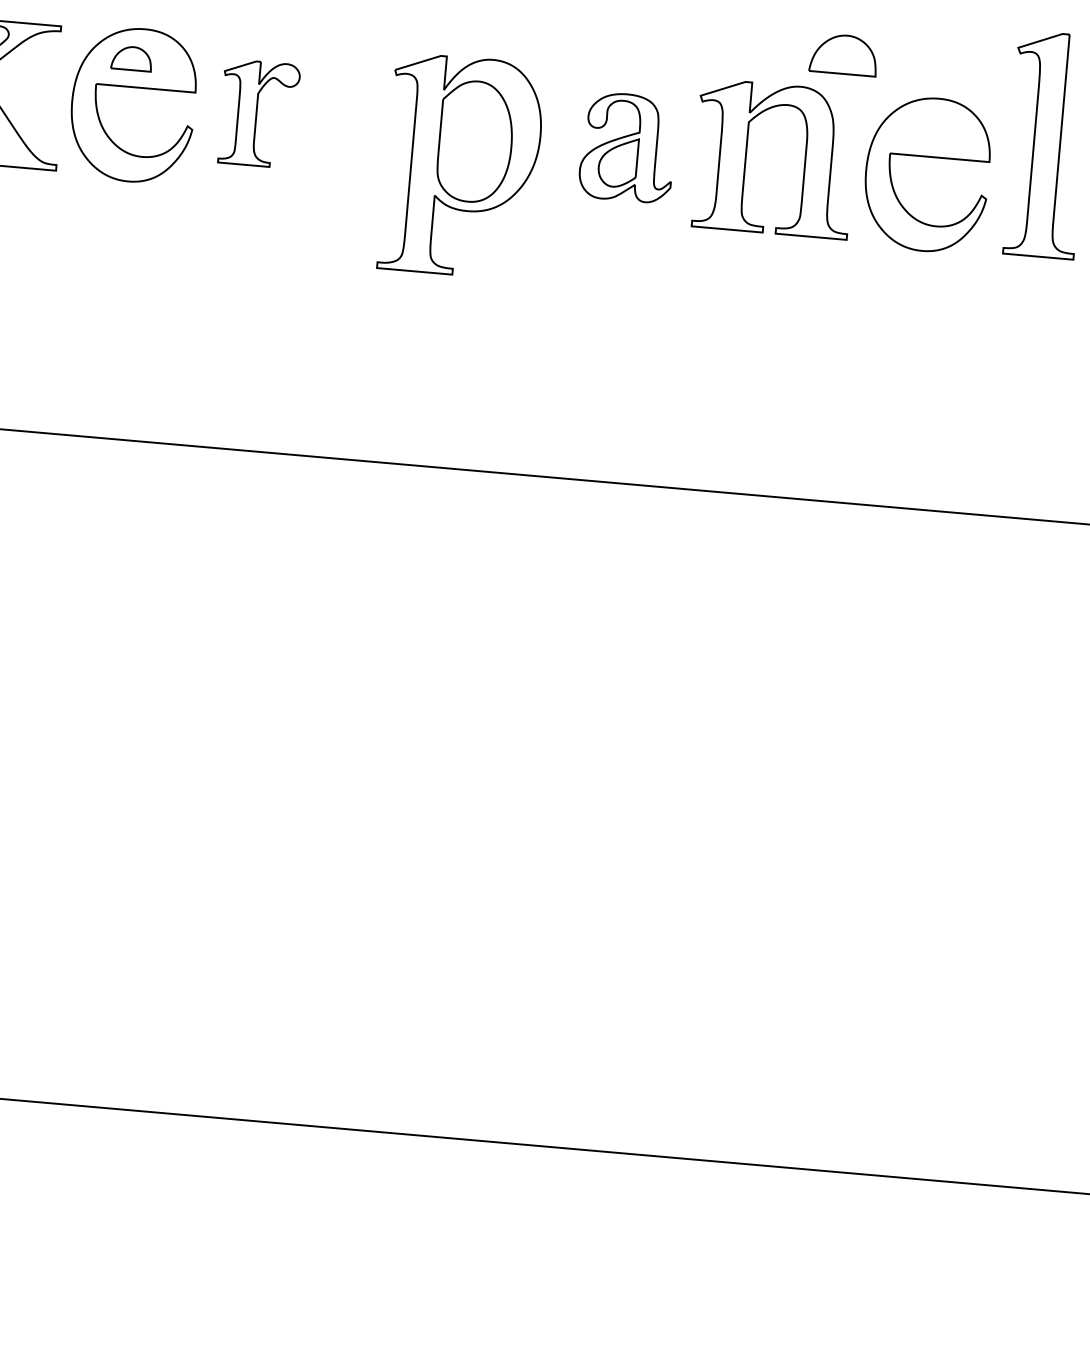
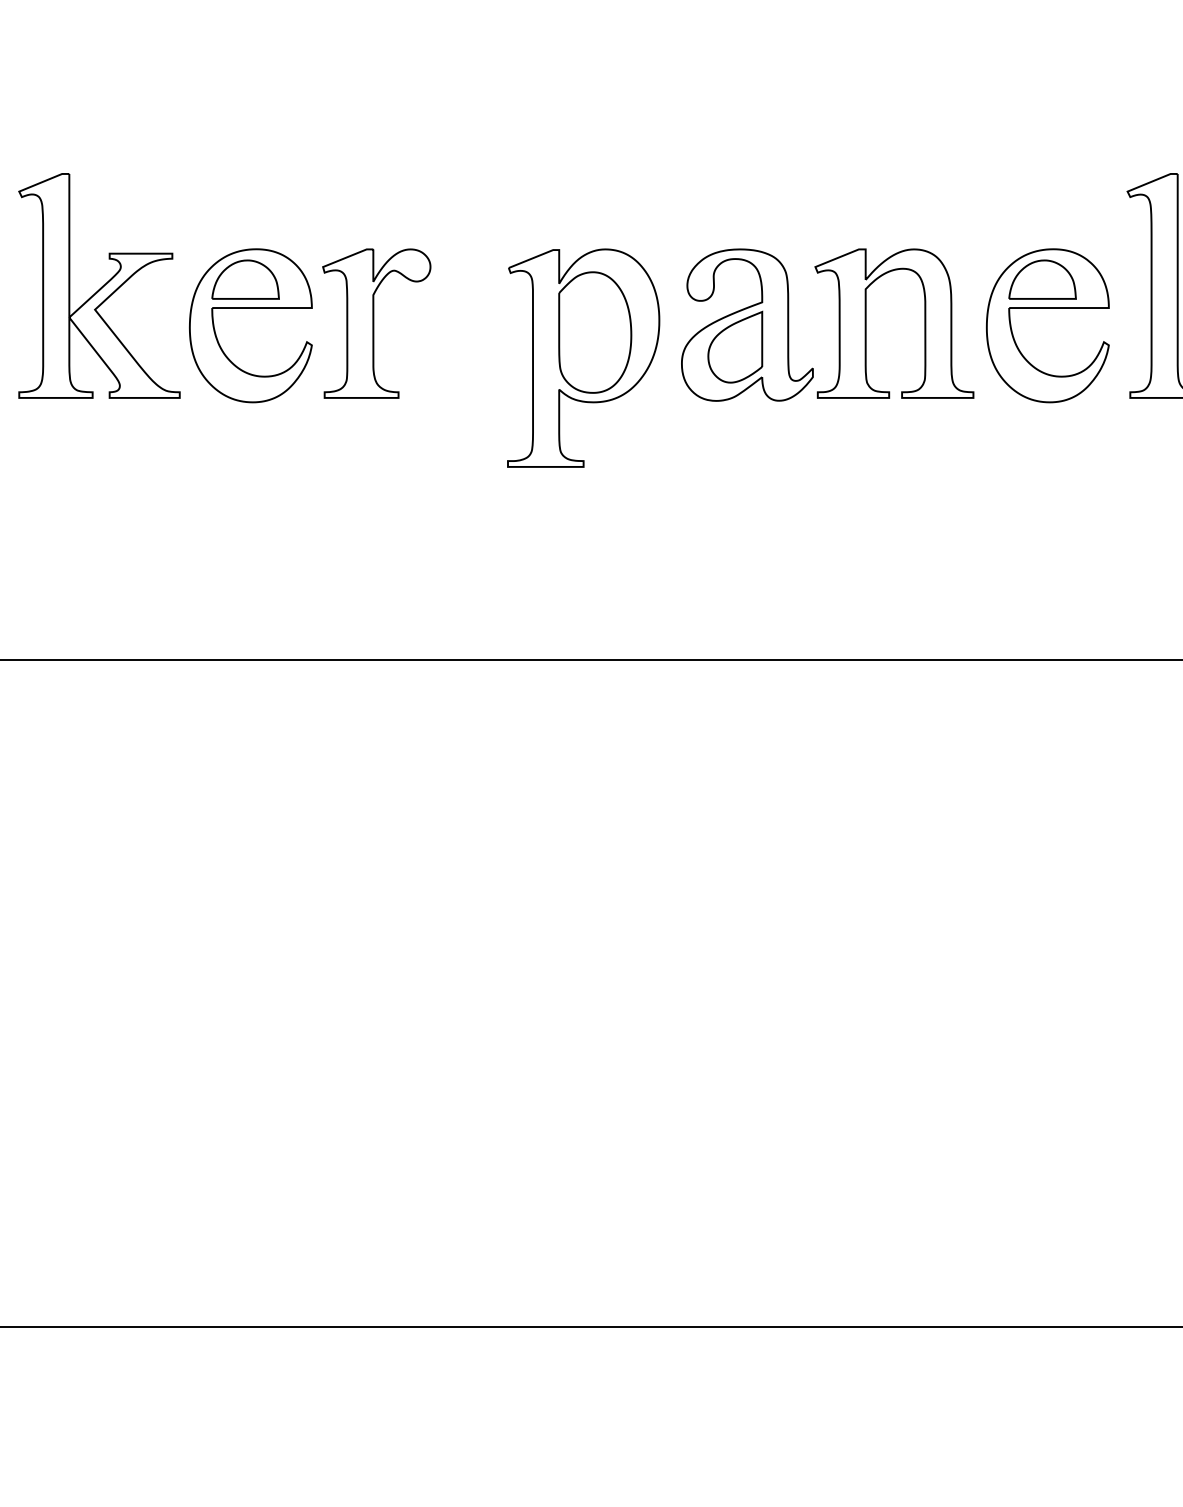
part: (843, 54) -> (1042, 279), moved
part: (131, 58) -> (245, 279), size x1.67
part: (258, 113) -> (376, 323), size x1.43
part: (628, 147) -> (747, 324), size x1.43

